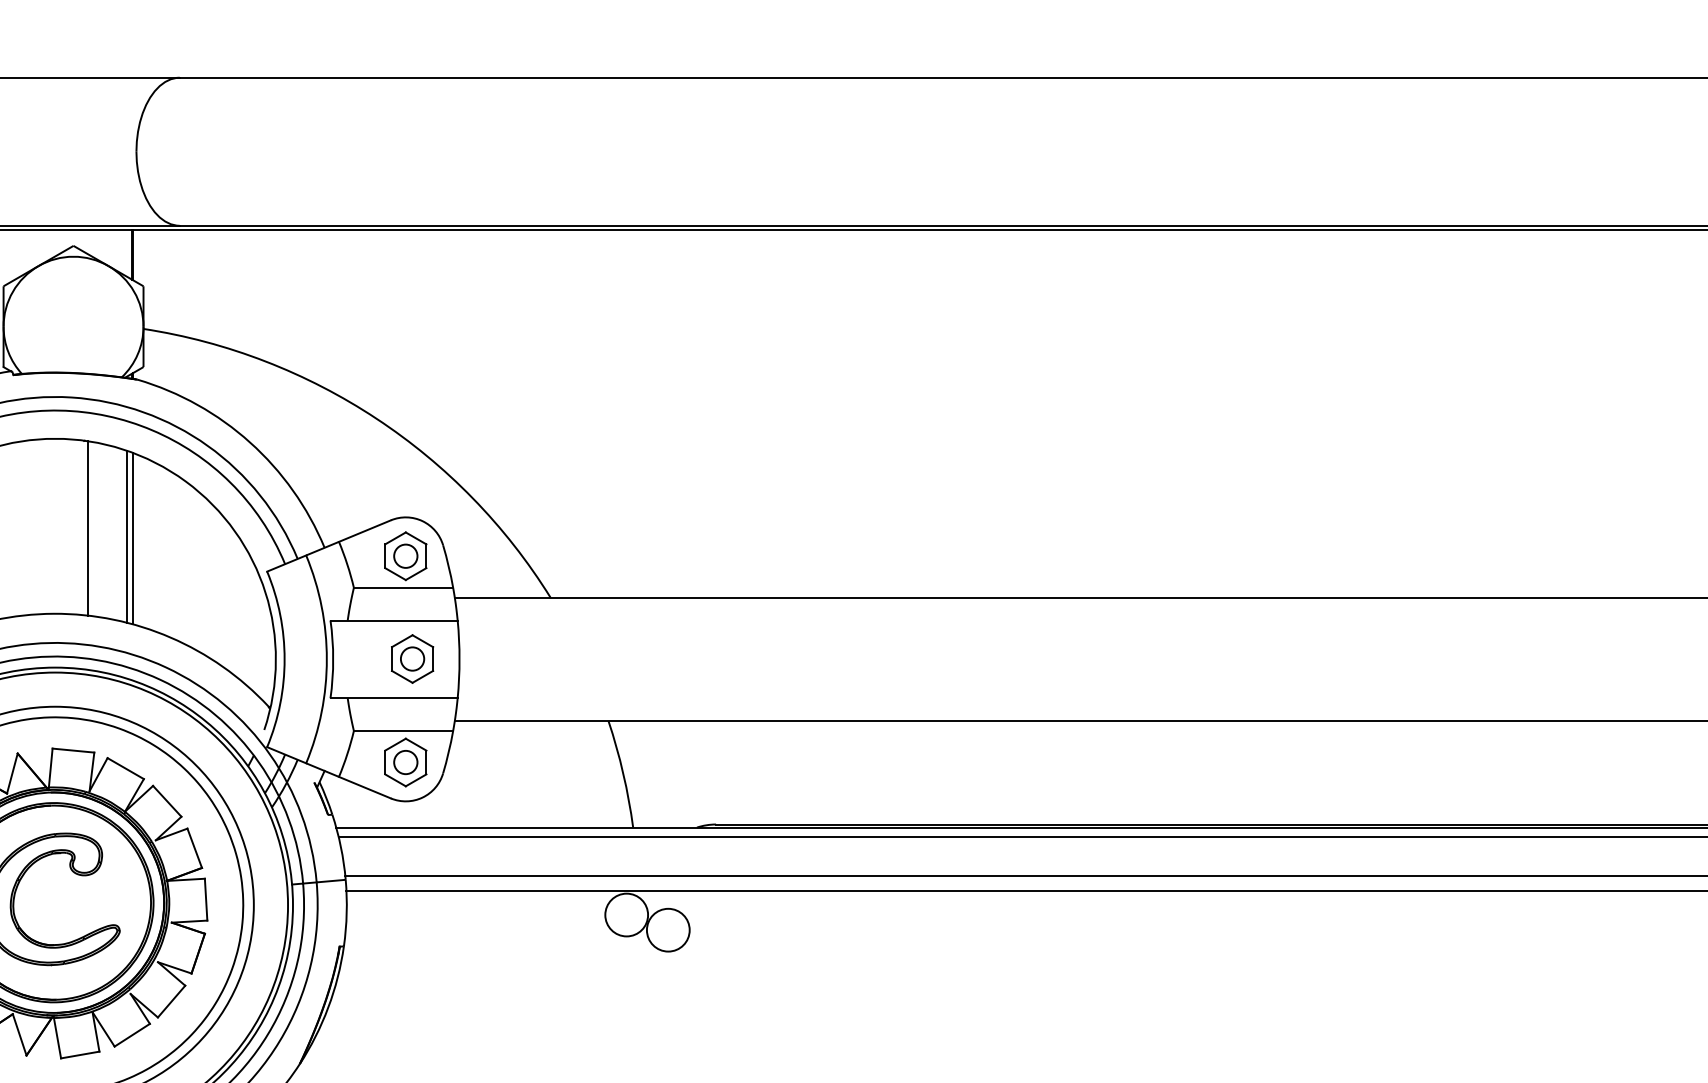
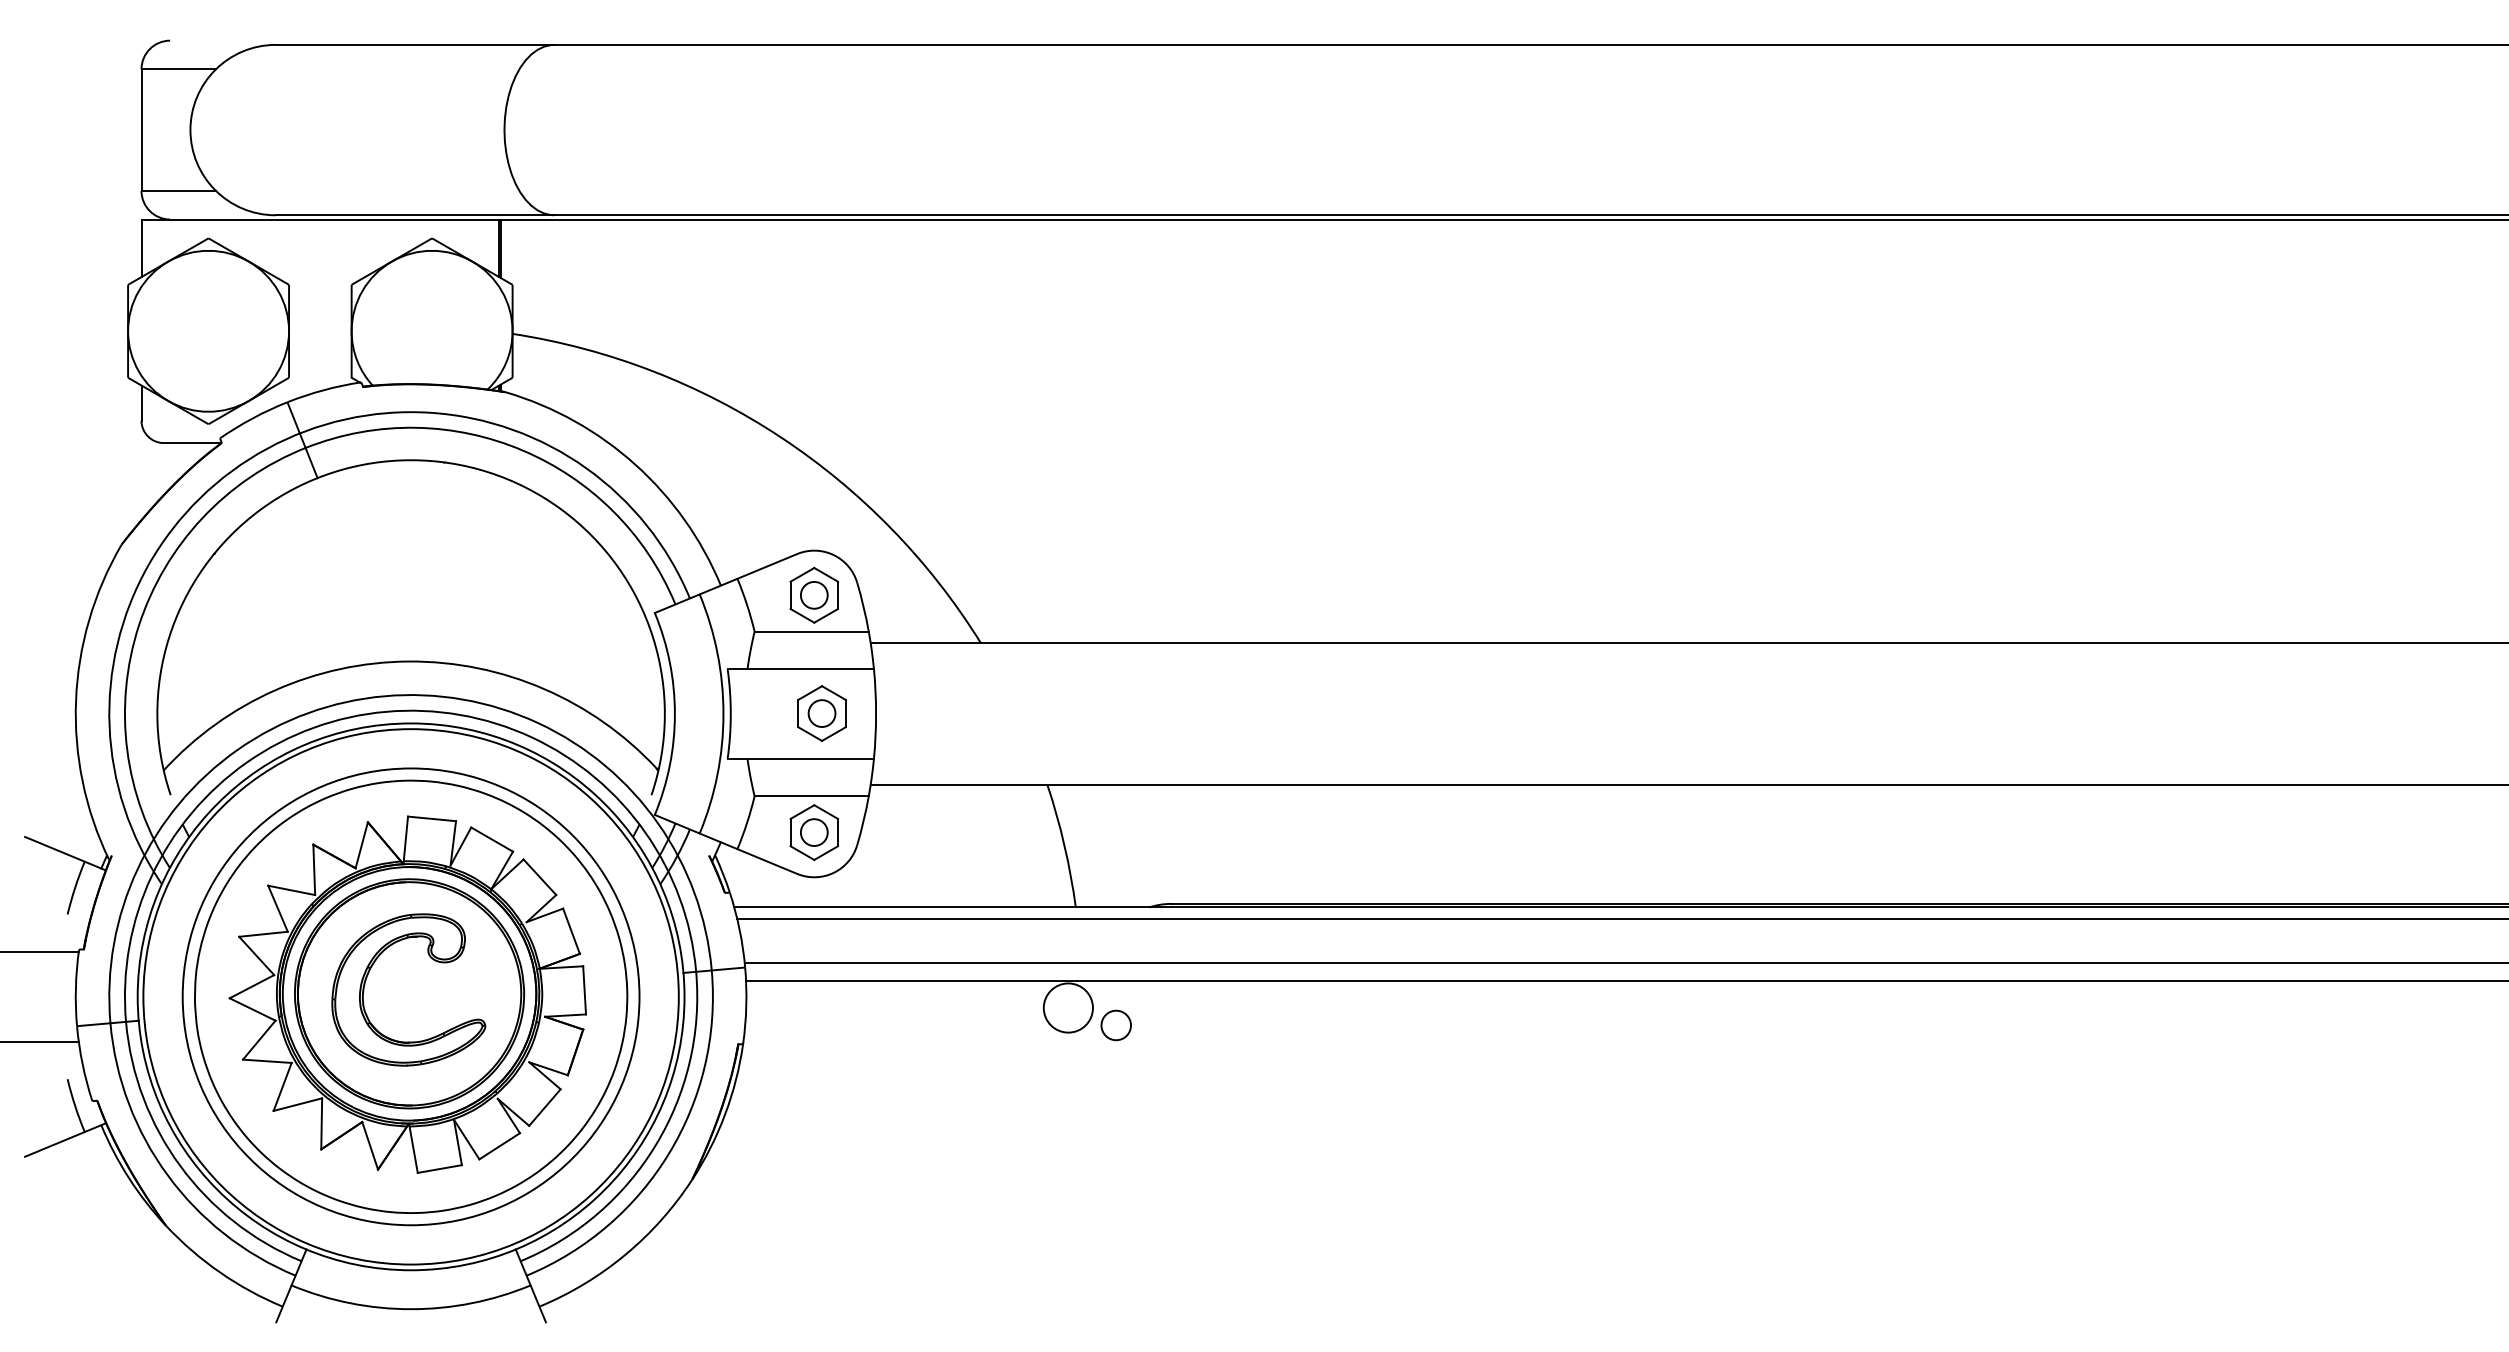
line: (88, 528) -> (449, 563), removed
line: (126, 536) -> (493, 572), removed
line: (132, 538) -> (500, 574), removed
circle: (667, 930) -> (1115, 1025), size x0.6

